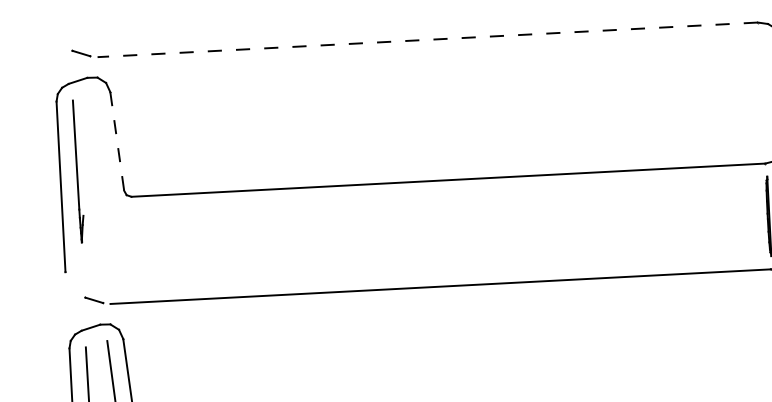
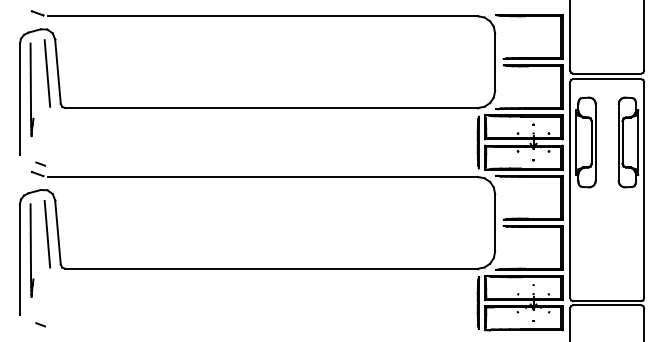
line: (428, 40) -> (263, 16), dashed -> solid
line: (118, 142) -> (58, 72), dashed -> solid
line: (101, 145) -> (47, 73), added
line: (97, 283) -> (40, 163), added

